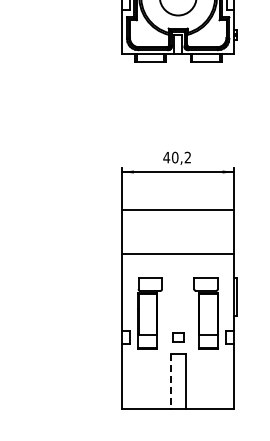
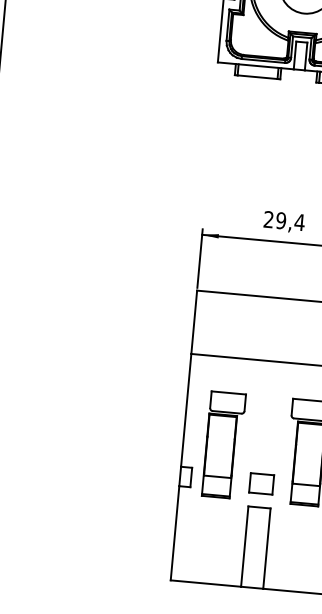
text: (177, 157) -> (284, 220), 40,2 -> 29,4
part: (177, 337) -> (260, 483), size x1.43
line: (170, 381) -> (244, 547), dashed -> solid

